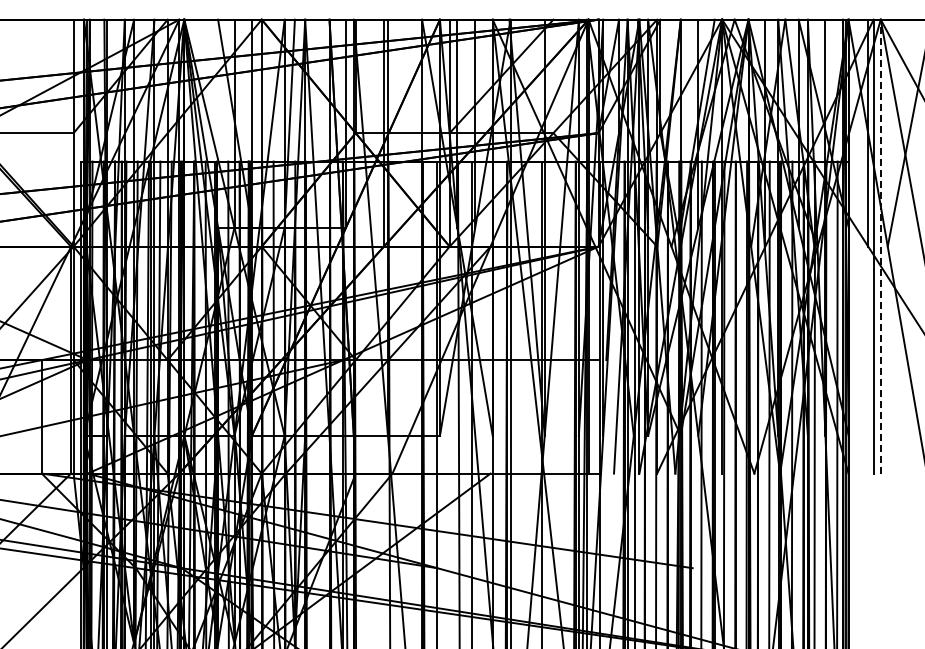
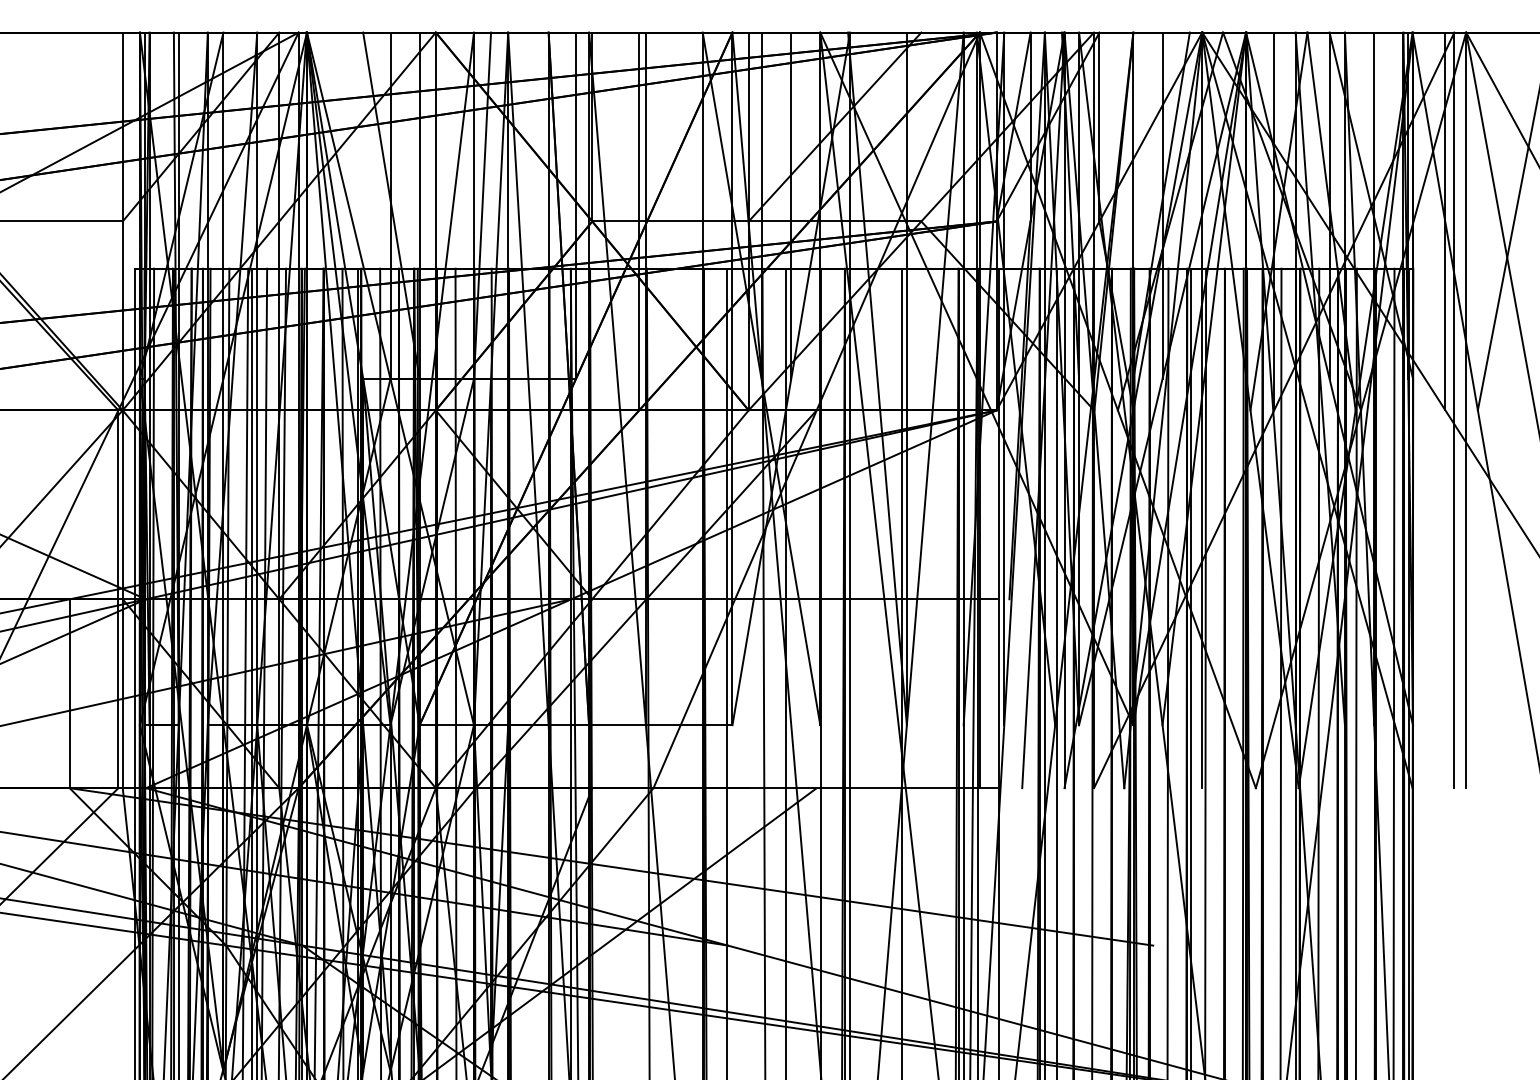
line: (880, 246) -> (1465, 410), dashed -> solid

